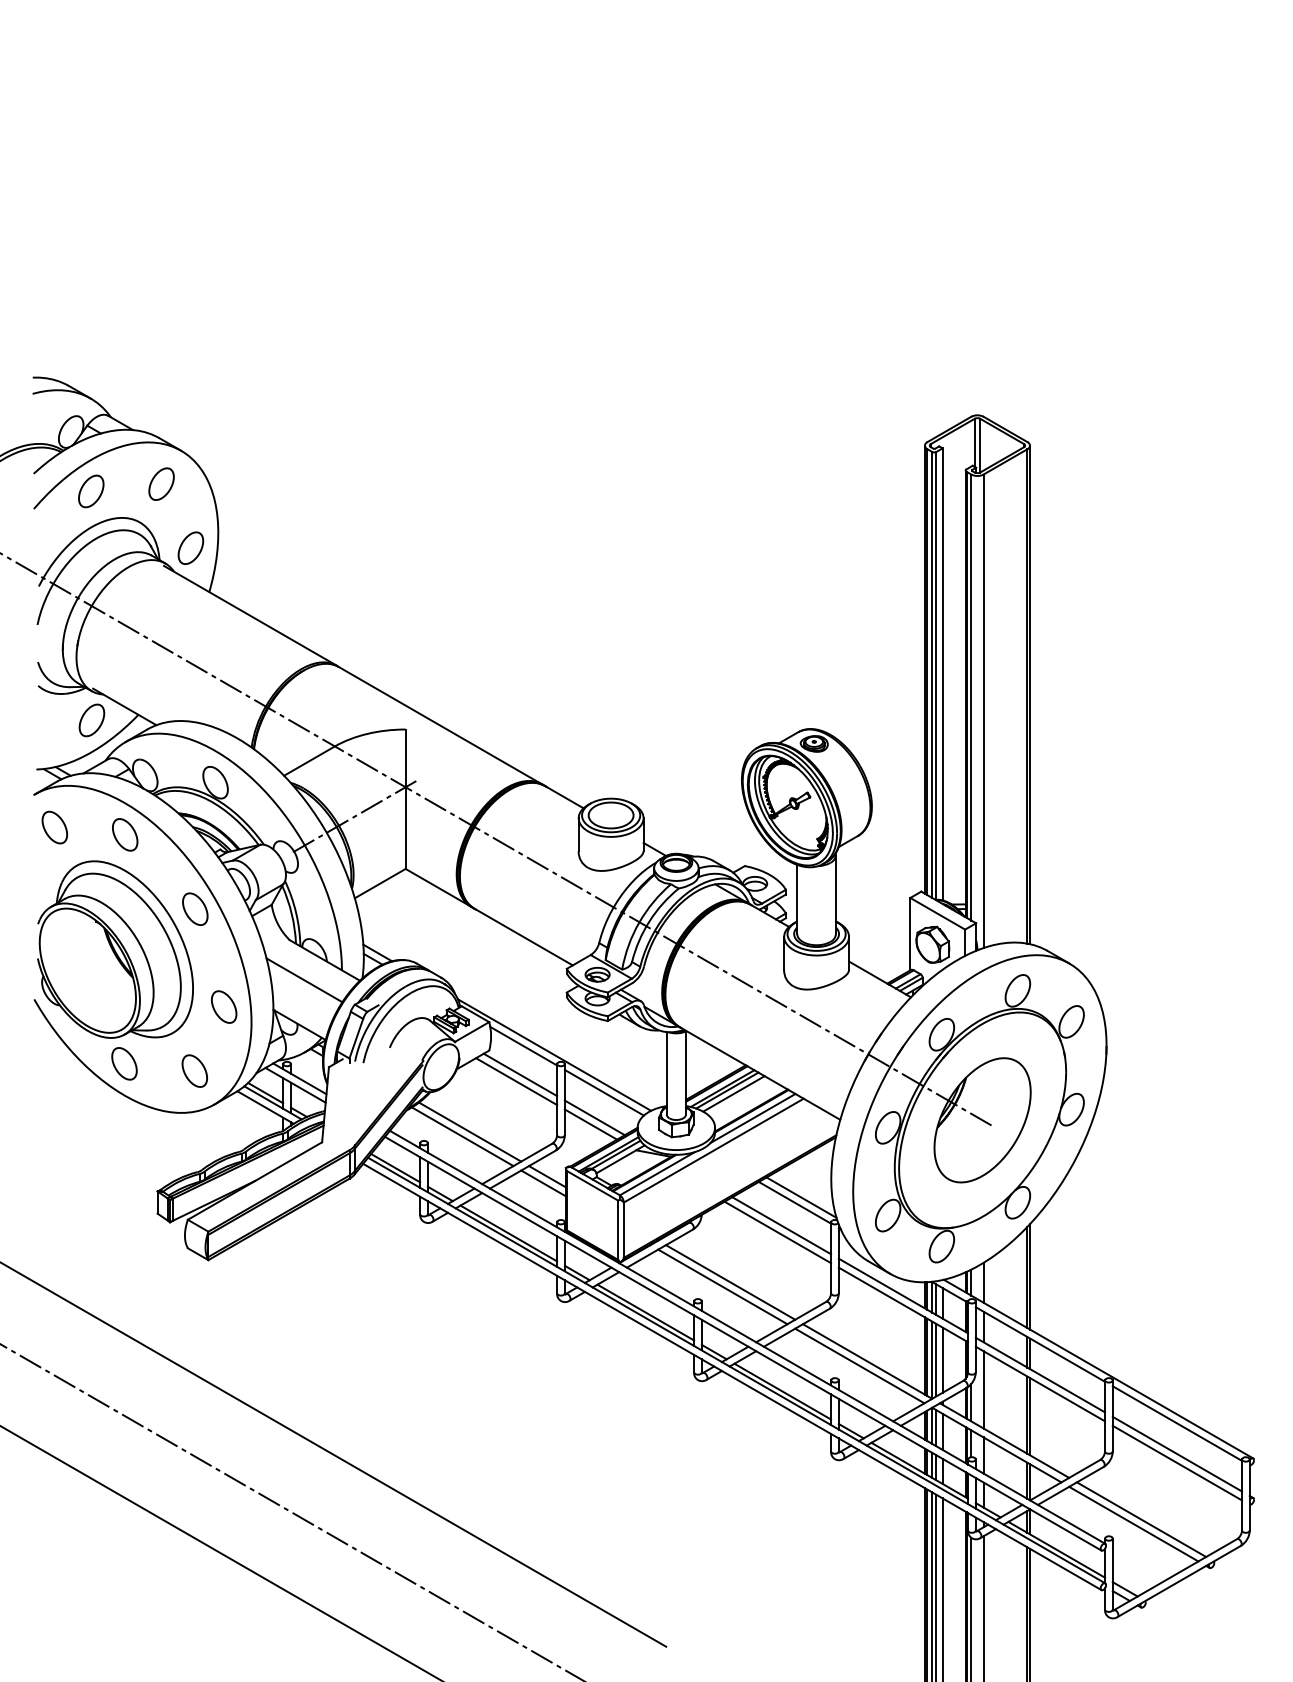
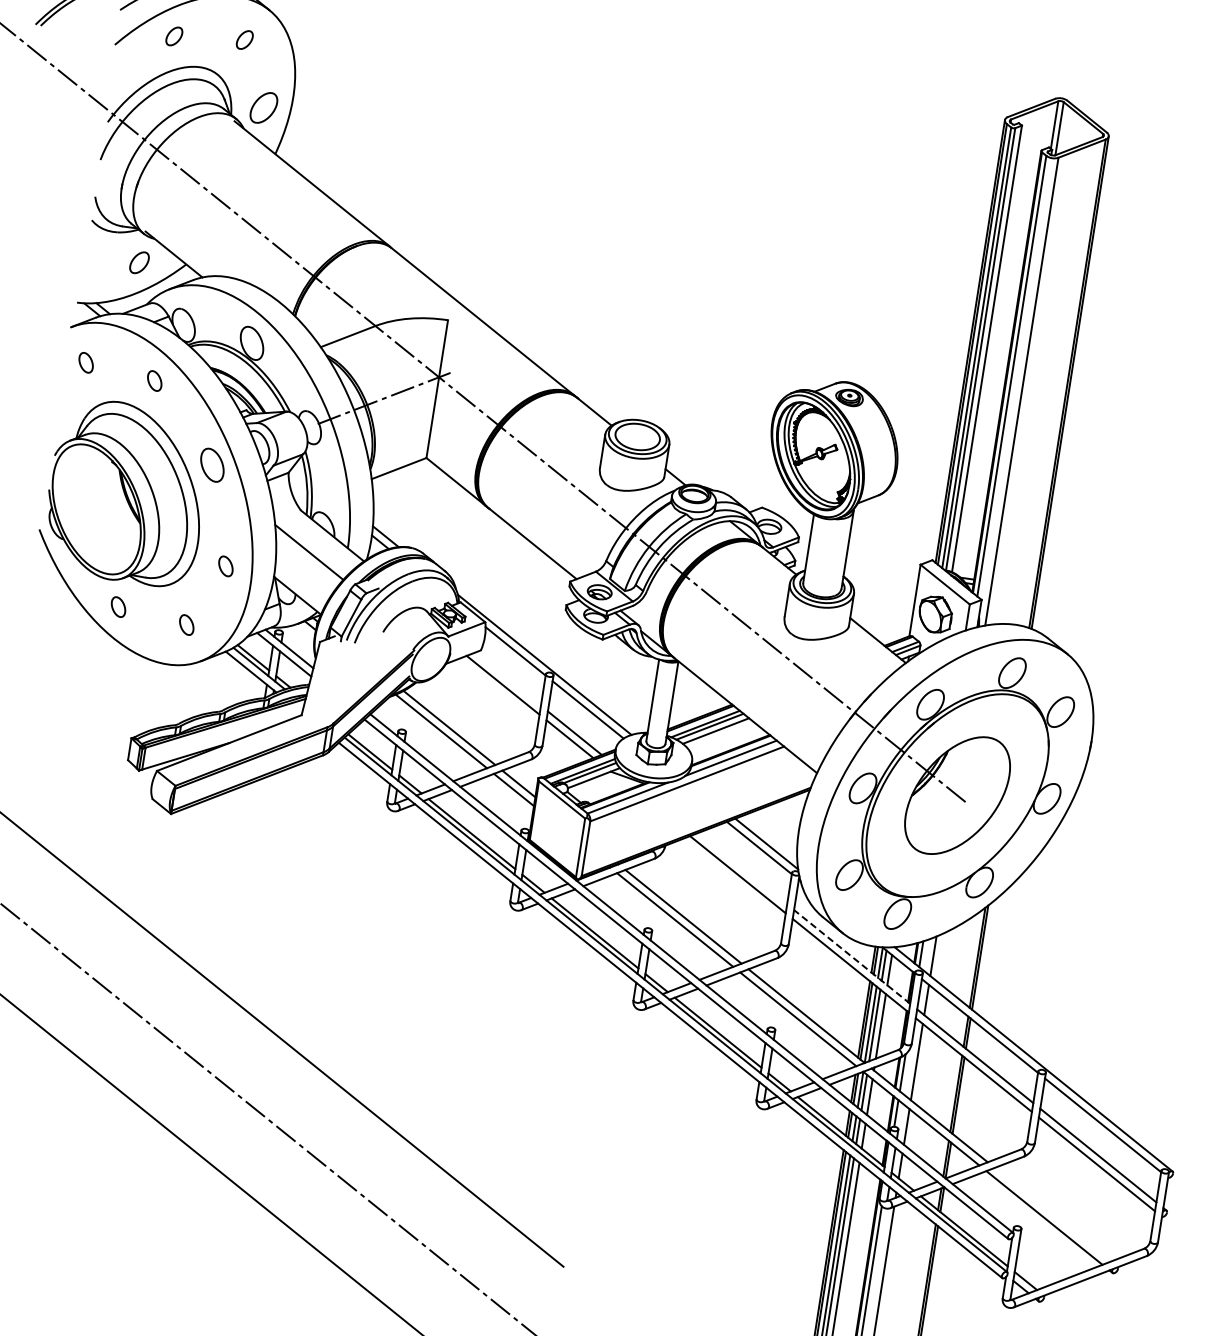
part: (161, 483) -> (244, 39), size x0.6
part: (91, 491) -> (174, 36), size x0.6
part: (91, 720) -> (139, 262), size x0.7
part: (54, 827) -> (85, 362), size x0.6
part: (125, 834) -> (155, 380), size x0.6
part: (224, 1006) -> (226, 565), size x0.6
part: (124, 1063) -> (118, 606), size x0.6
part: (194, 1070) -> (186, 624), size x0.6
line: (520, 1074) -> (508, 678), removed
line: (781, 1225) -> (742, 868), removed
line: (903, 1296) -> (852, 957), solid -> dashed
line: (1141, 1519) -> (1052, 1214), removed

